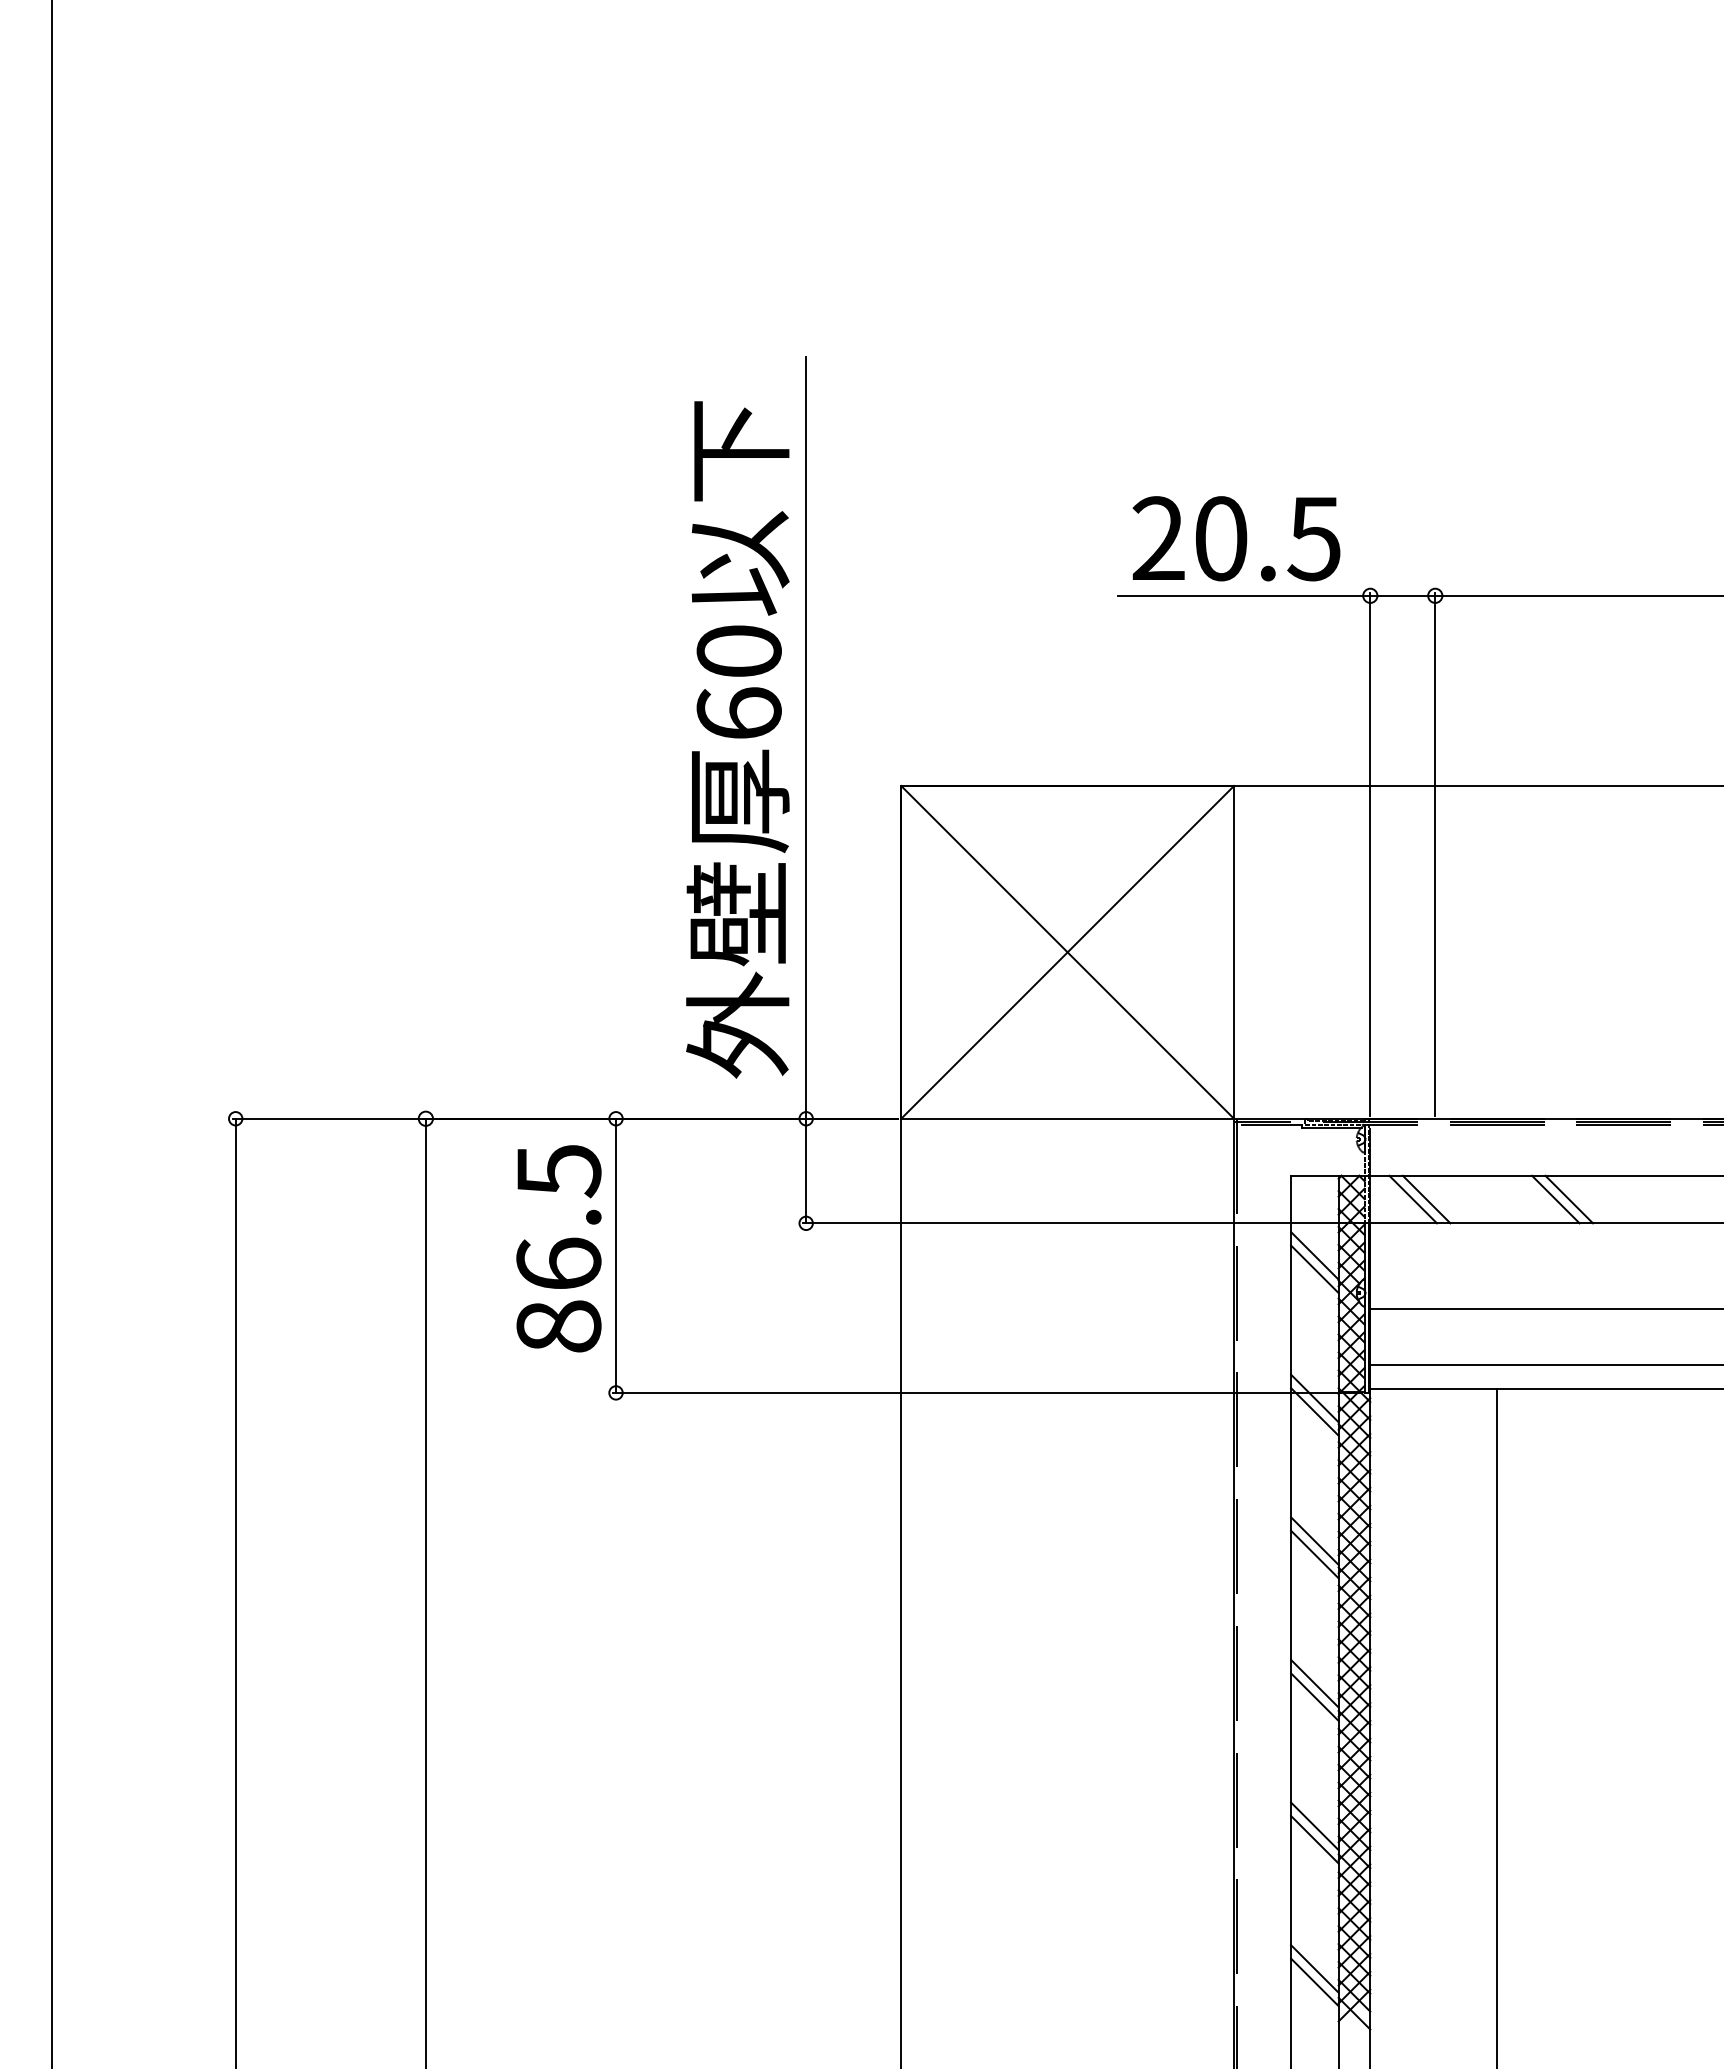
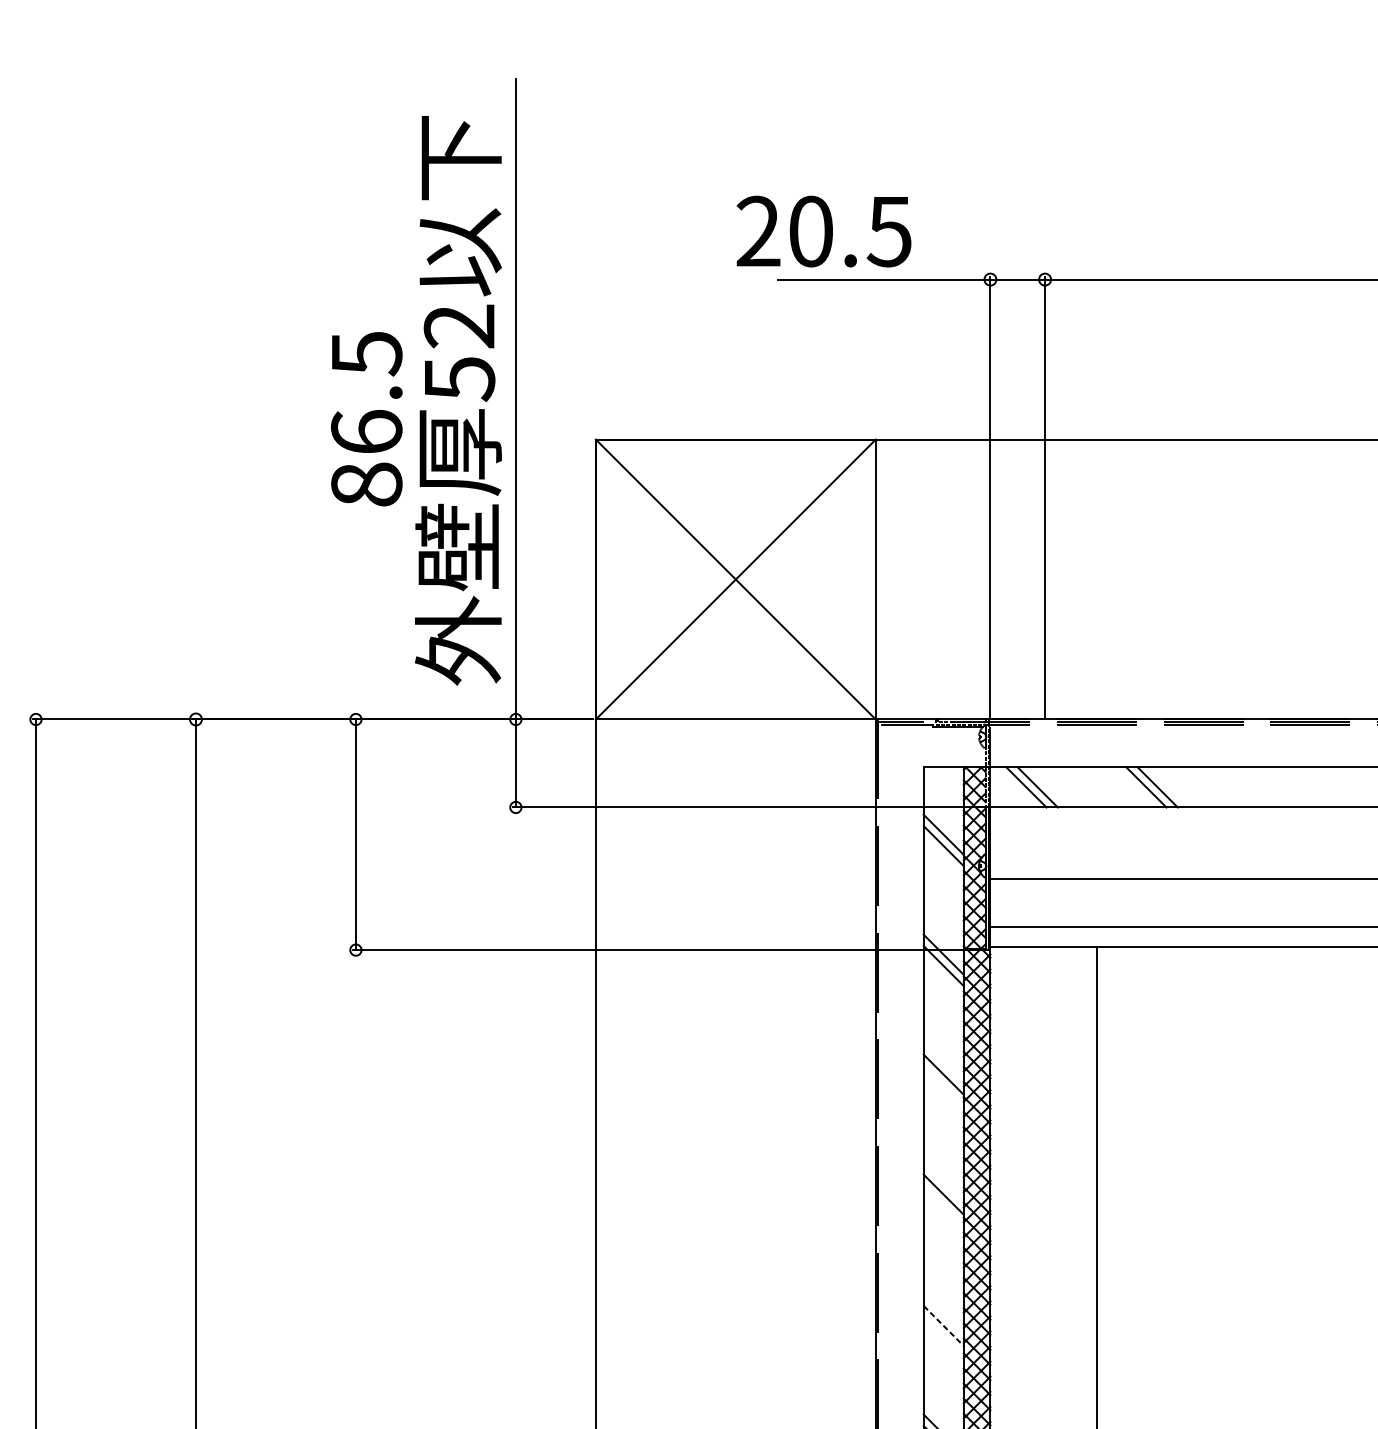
text: (1236, 538) -> (824, 231), moved
text: (738, 683) -> (458, 353), 60 -> 52
text: (558, 1248) -> (366, 418), moved
line: (1314, 1554) -> (943, 1086), removed
line: (1314, 1696) -> (943, 1205), removed
line: (1314, 1826) -> (943, 1314), removed
line: (1314, 1839) -> (943, 1325), solid -> dashed

